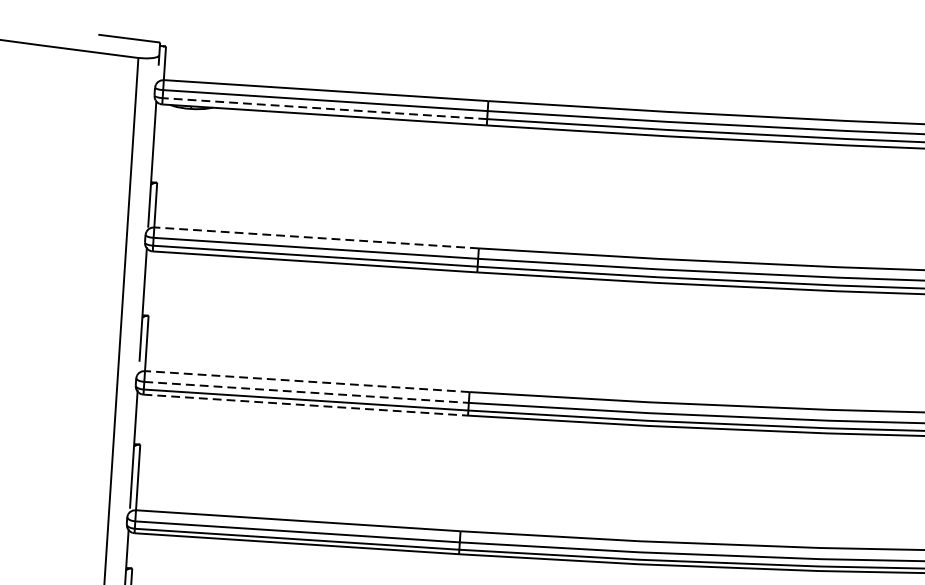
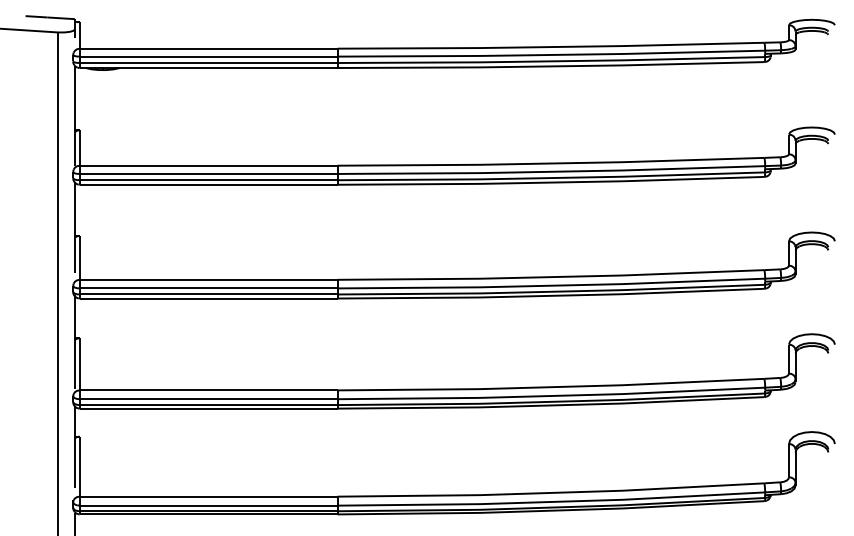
line: (324, 109) -> (208, 63), dashed -> solid
line: (316, 237) -> (208, 165), dashed -> solid
line: (307, 381) -> (208, 279), dashed -> solid
line: (306, 392) -> (208, 288), dashed -> solid
line: (305, 405) -> (208, 298), dashed -> solid

